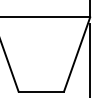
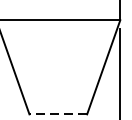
line: (41, 91) -> (58, 114), solid -> dashed

